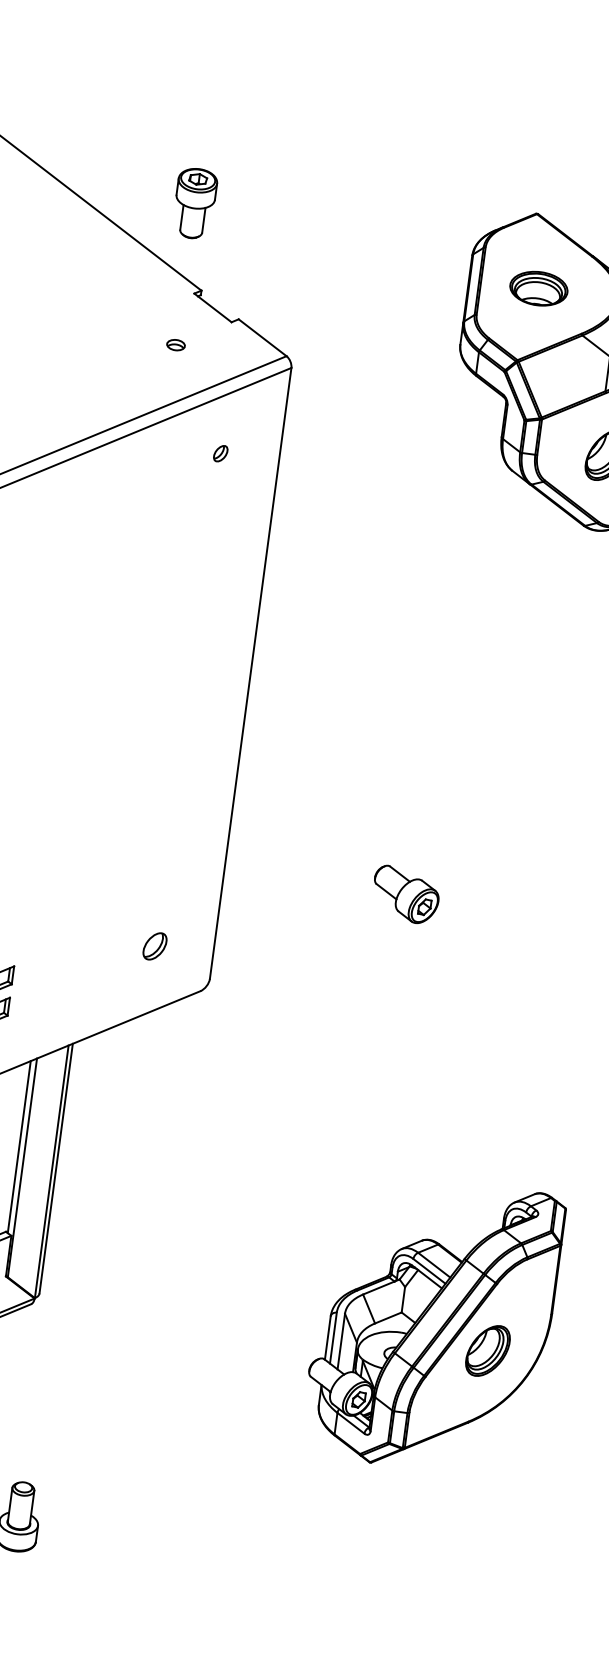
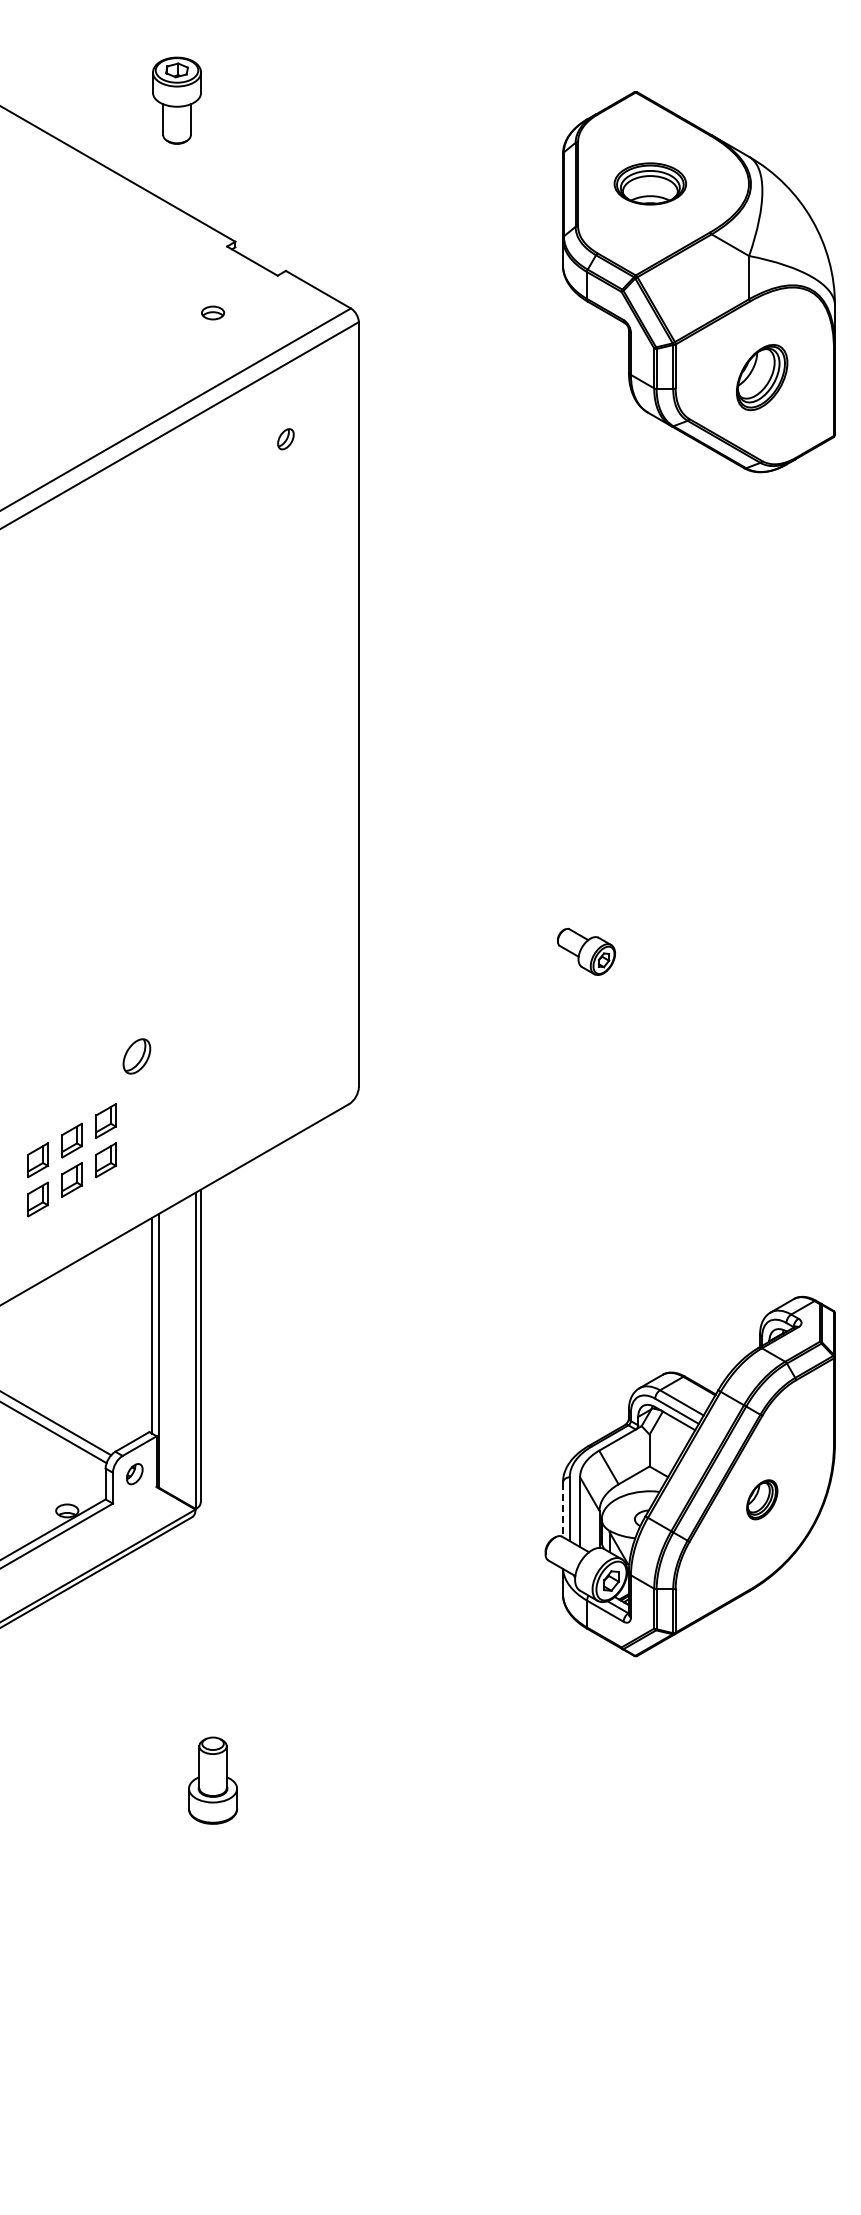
part: (194, 203) -> (176, 100), moved
part: (406, 894) -> (586, 951), size x0.7
part: (154, 946) -> (136, 1056), moved
line: (327, 1338) -> (562, 1510), solid -> dashed
part: (488, 1350) -> (762, 1499), size x0.6

